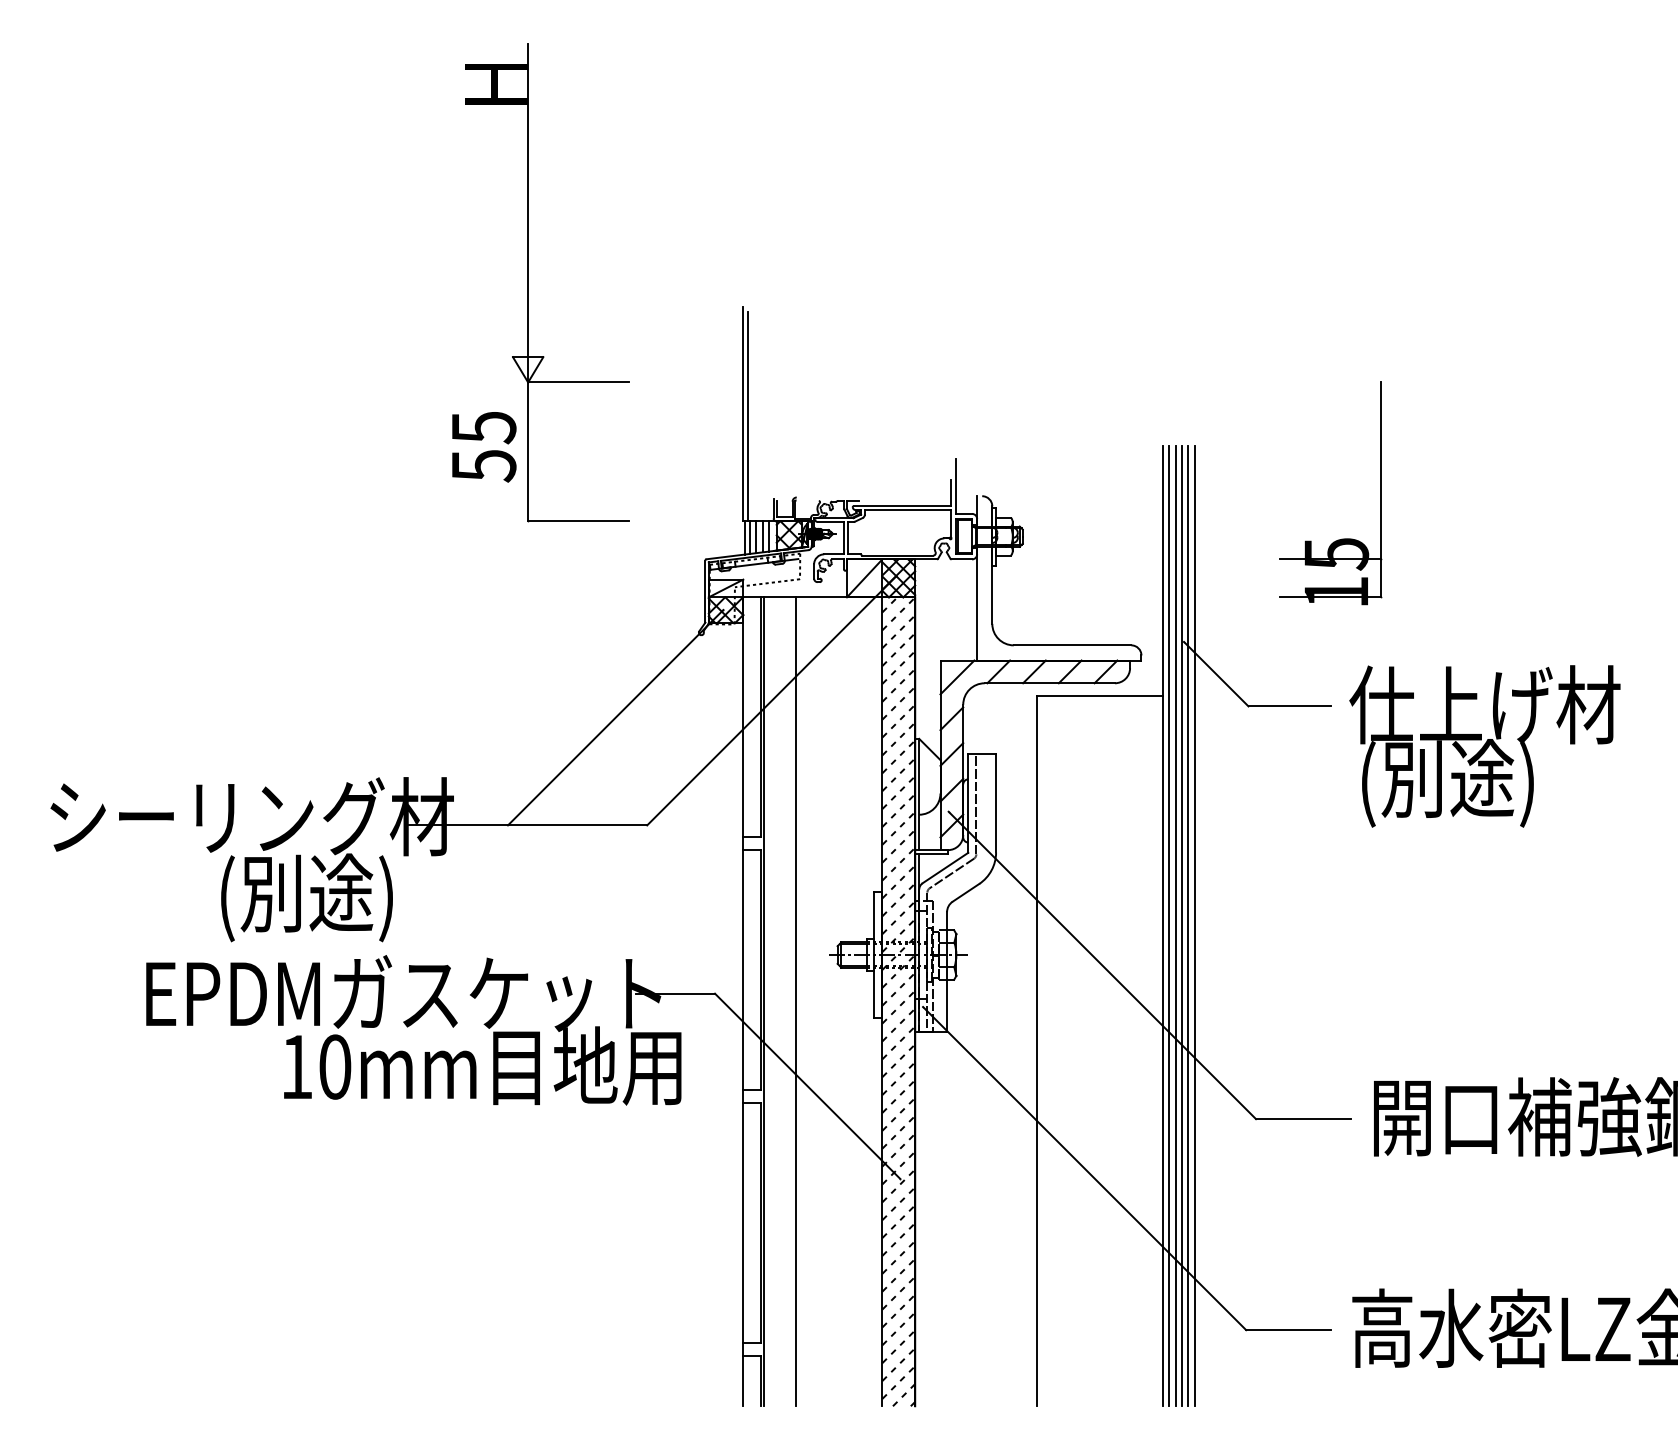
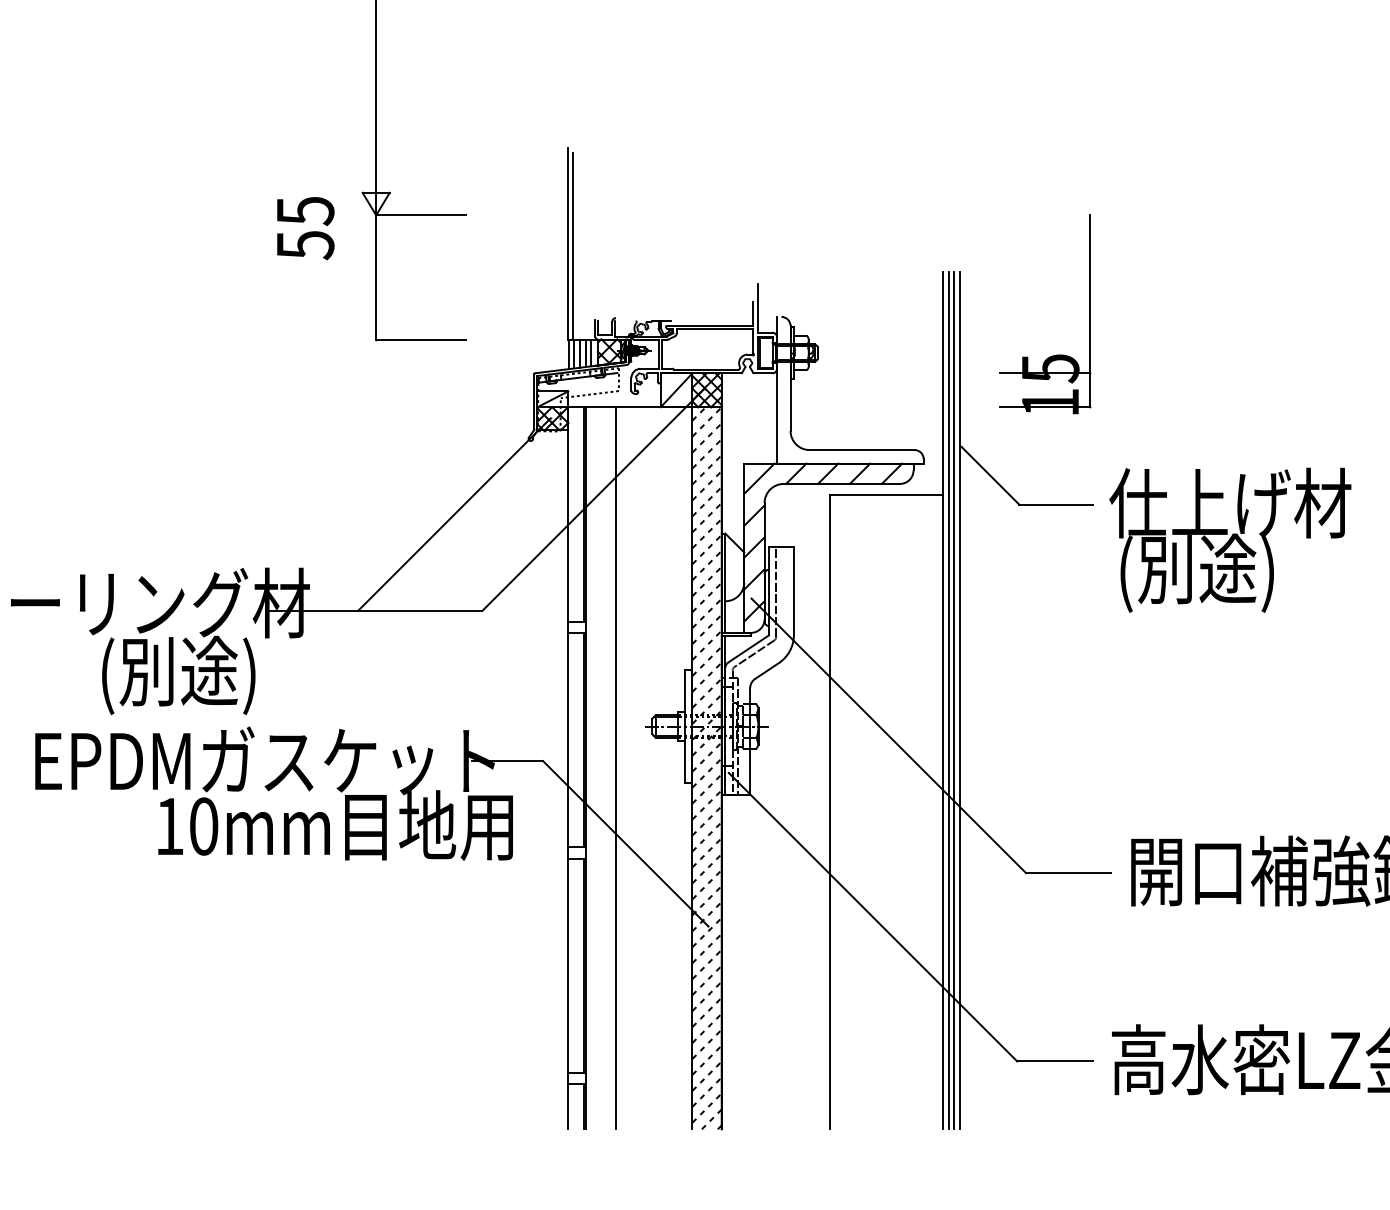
text: (484, 447) -> (305, 228), moved
part: (1341, 538) -> (1054, 354), moved
line: (1188, 925) -> (965, 700), removed
line: (1194, 925) -> (971, 700), removed

